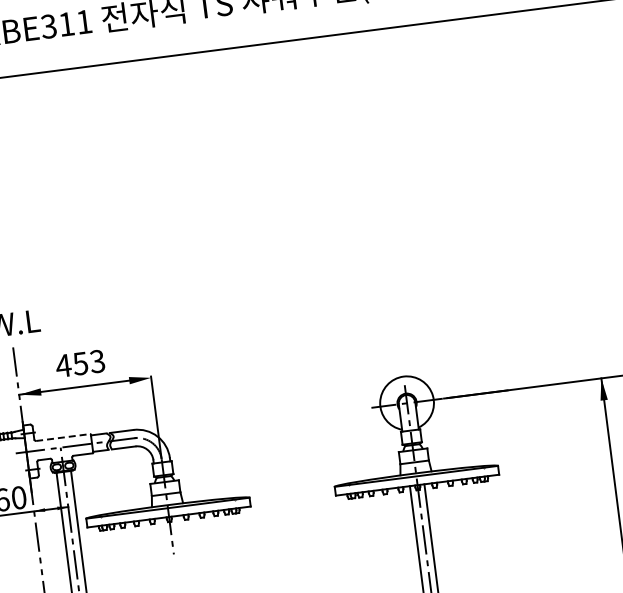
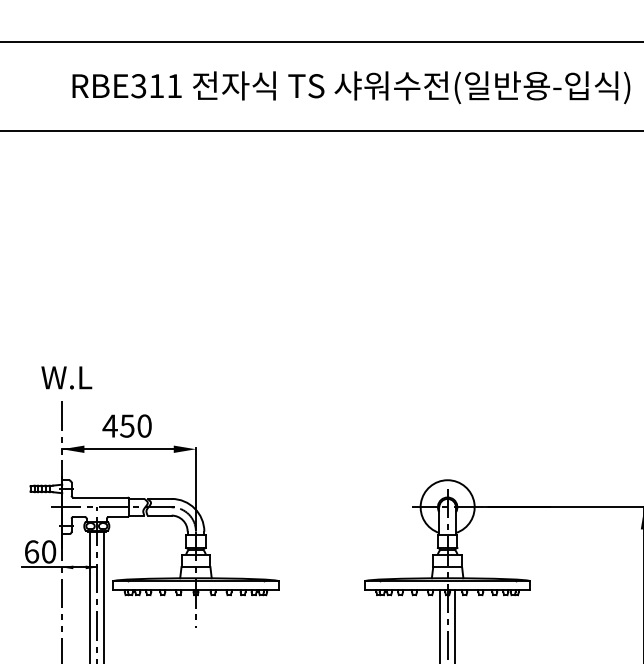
text: (97, 360) -> (144, 425), 453 -> 450
line: (64, 437) -> (101, 497), dashed -> solid

